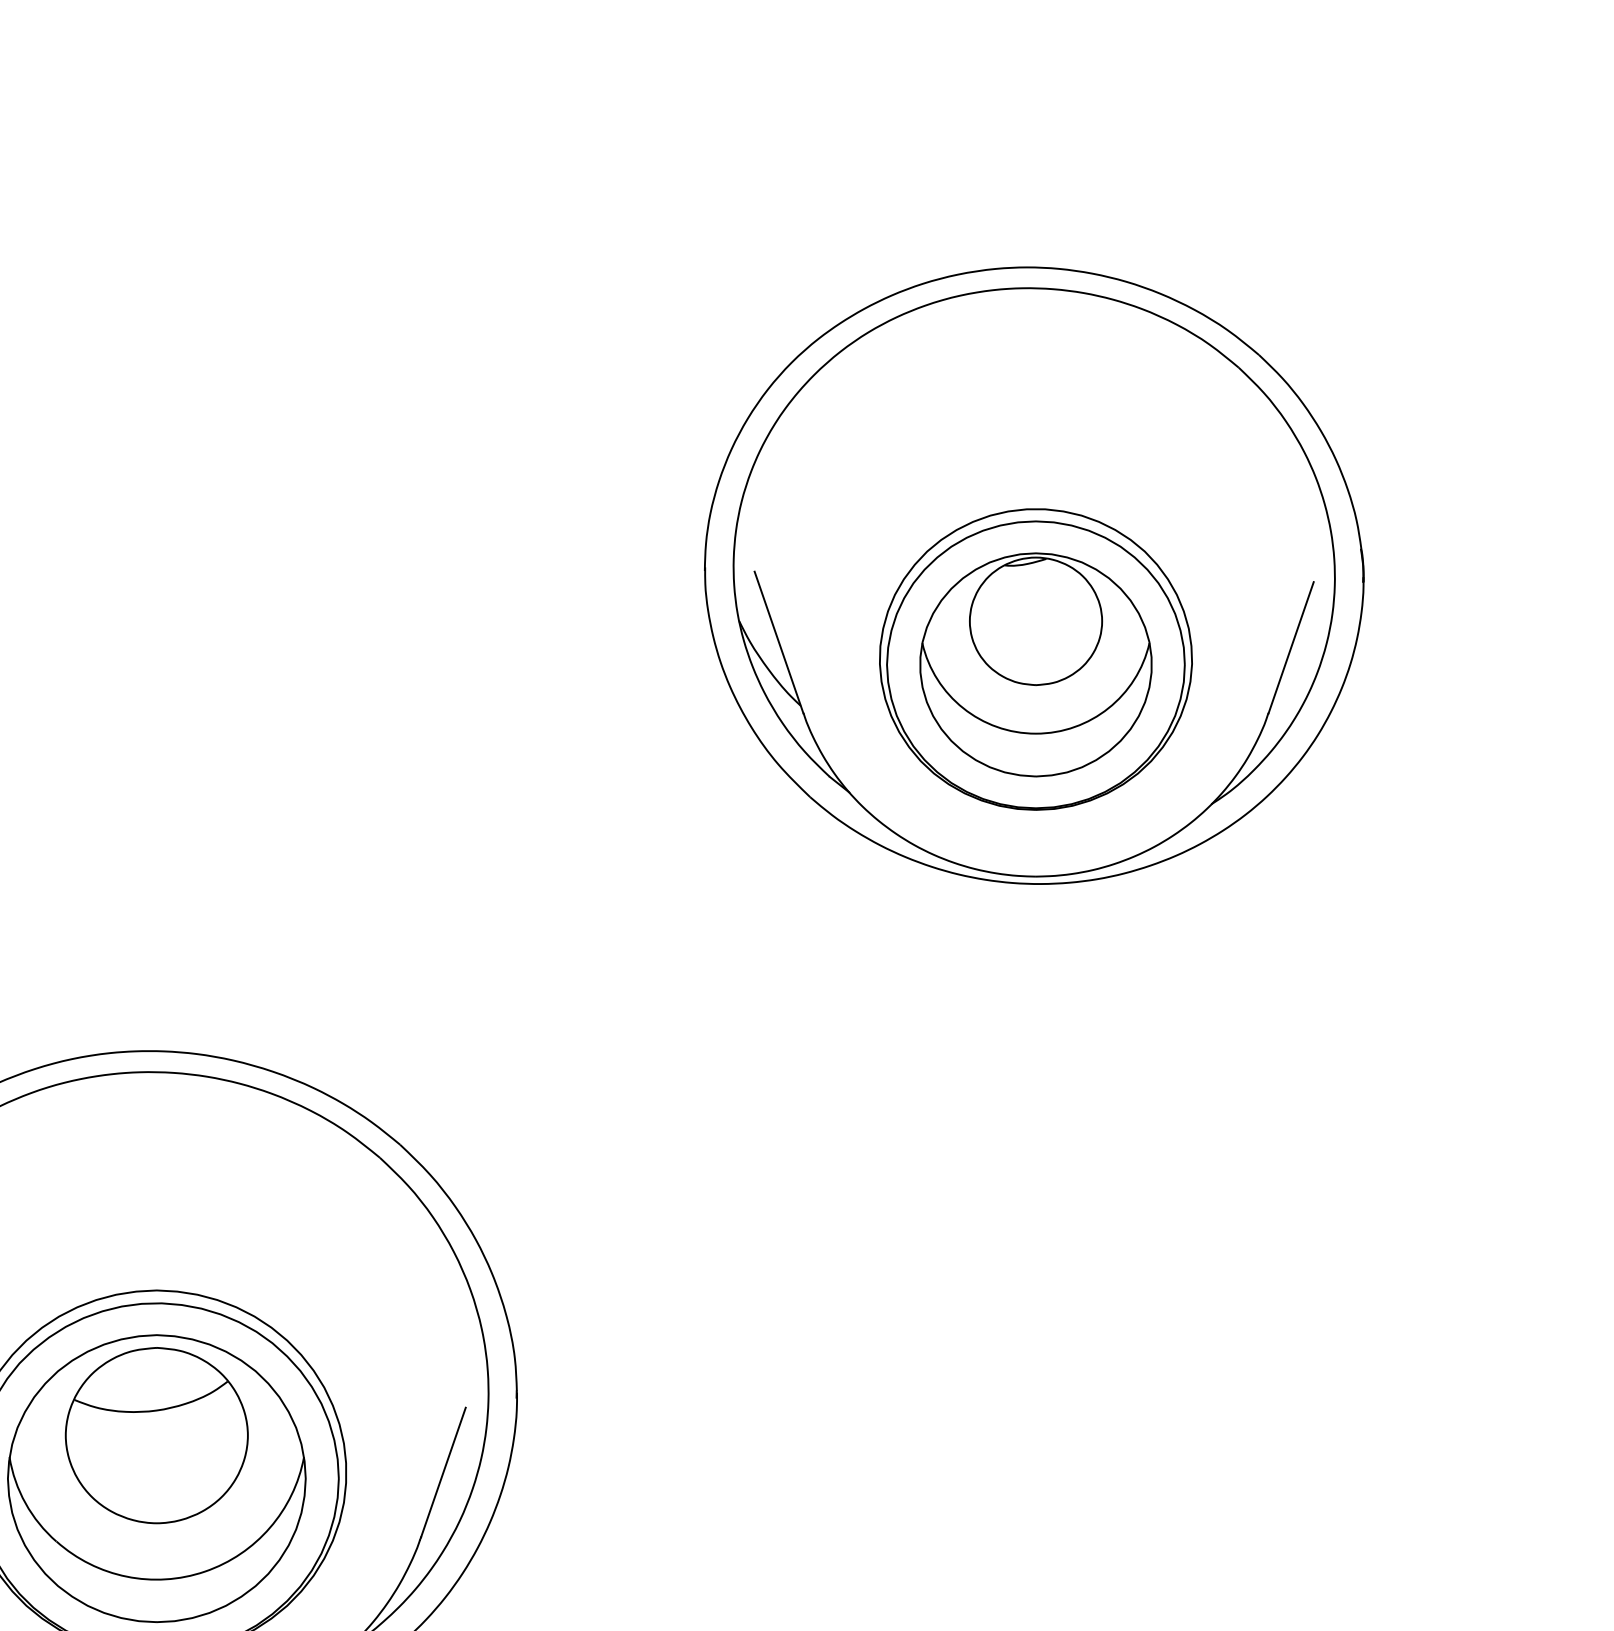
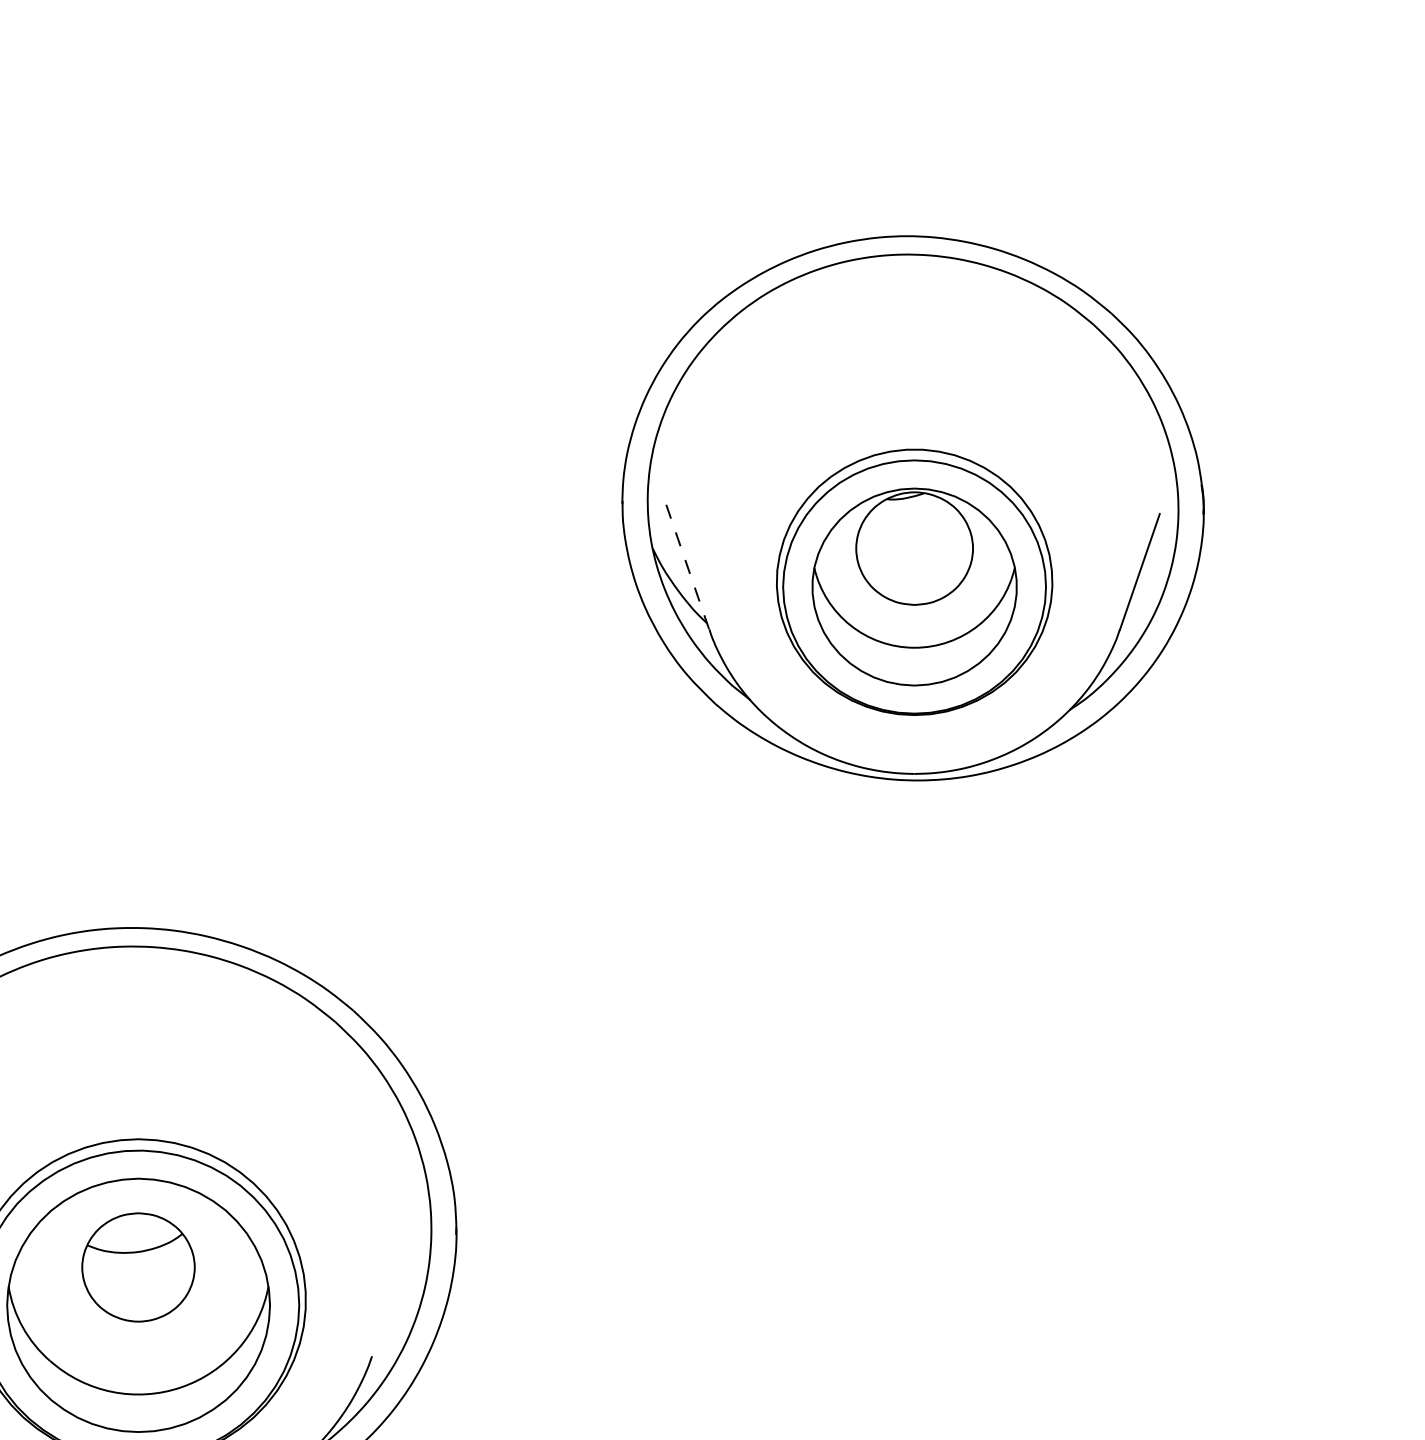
line: (779, 642) -> (688, 567), solid -> dashed
part: (156, 1435) -> (138, 1267), size x0.7
line: (443, 1472) -> (391, 1299), removed

